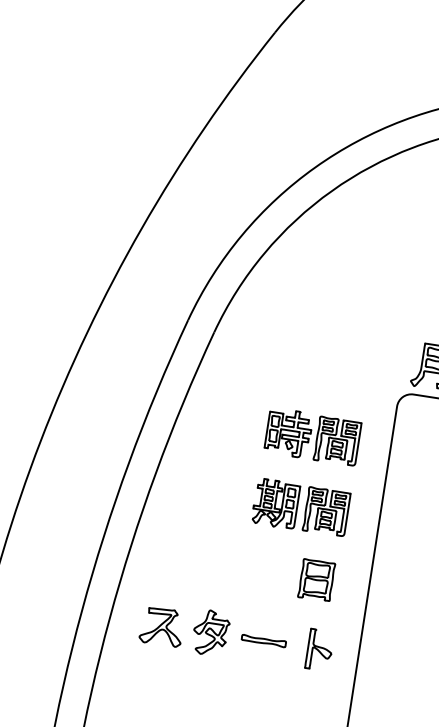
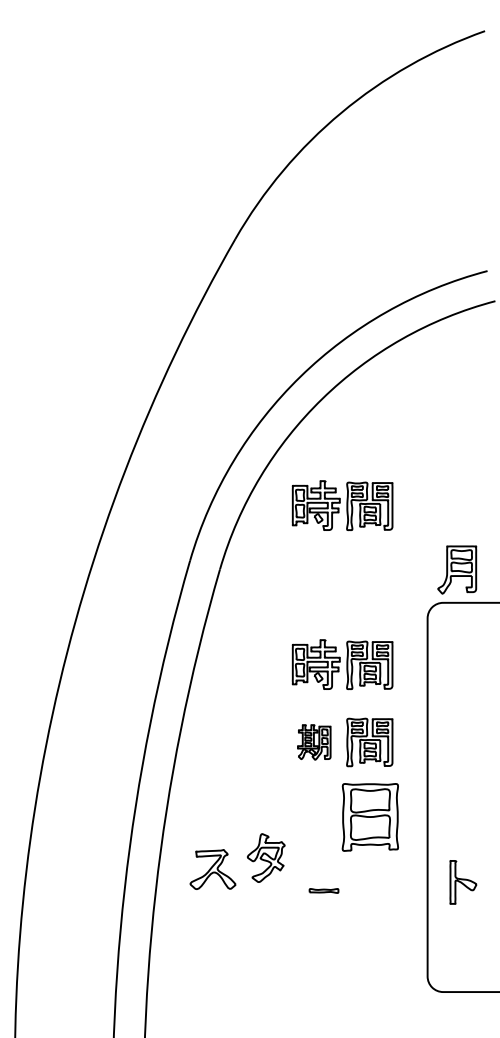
part: (335, 291) -> (342, 505), added
part: (276, 503) -> (314, 742), size x0.7
part: (316, 580) -> (370, 817), size x1.6
part: (161, 626) -> (212, 869), moved
part: (211, 632) -> (266, 857), moved
part: (263, 640) -> (323, 890), size x0.6
part: (319, 650) -> (463, 882), moved

